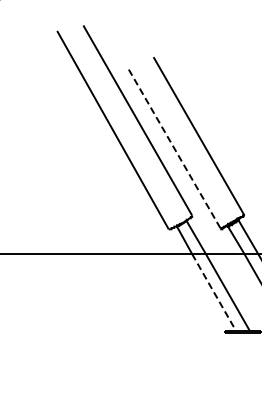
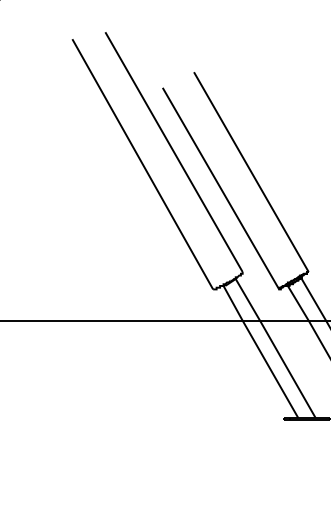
line: (175, 149) -> (221, 188), dashed -> solid
line: (214, 293) -> (270, 370), dashed -> solid

